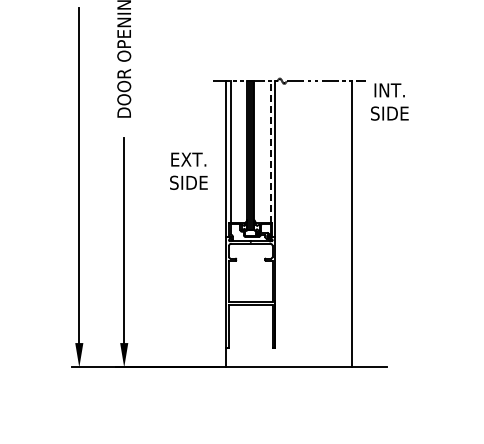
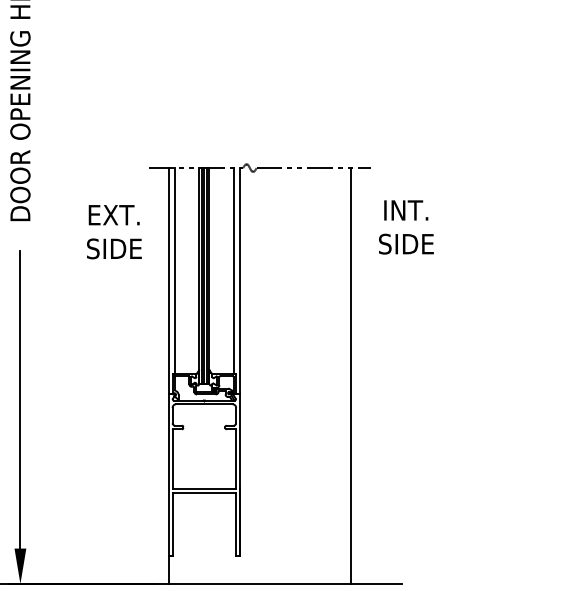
text: (389, 101) -> (405, 226), moved
line: (270, 152) -> (232, 271), dashed -> solid
text: (188, 170) -> (113, 230), moved

